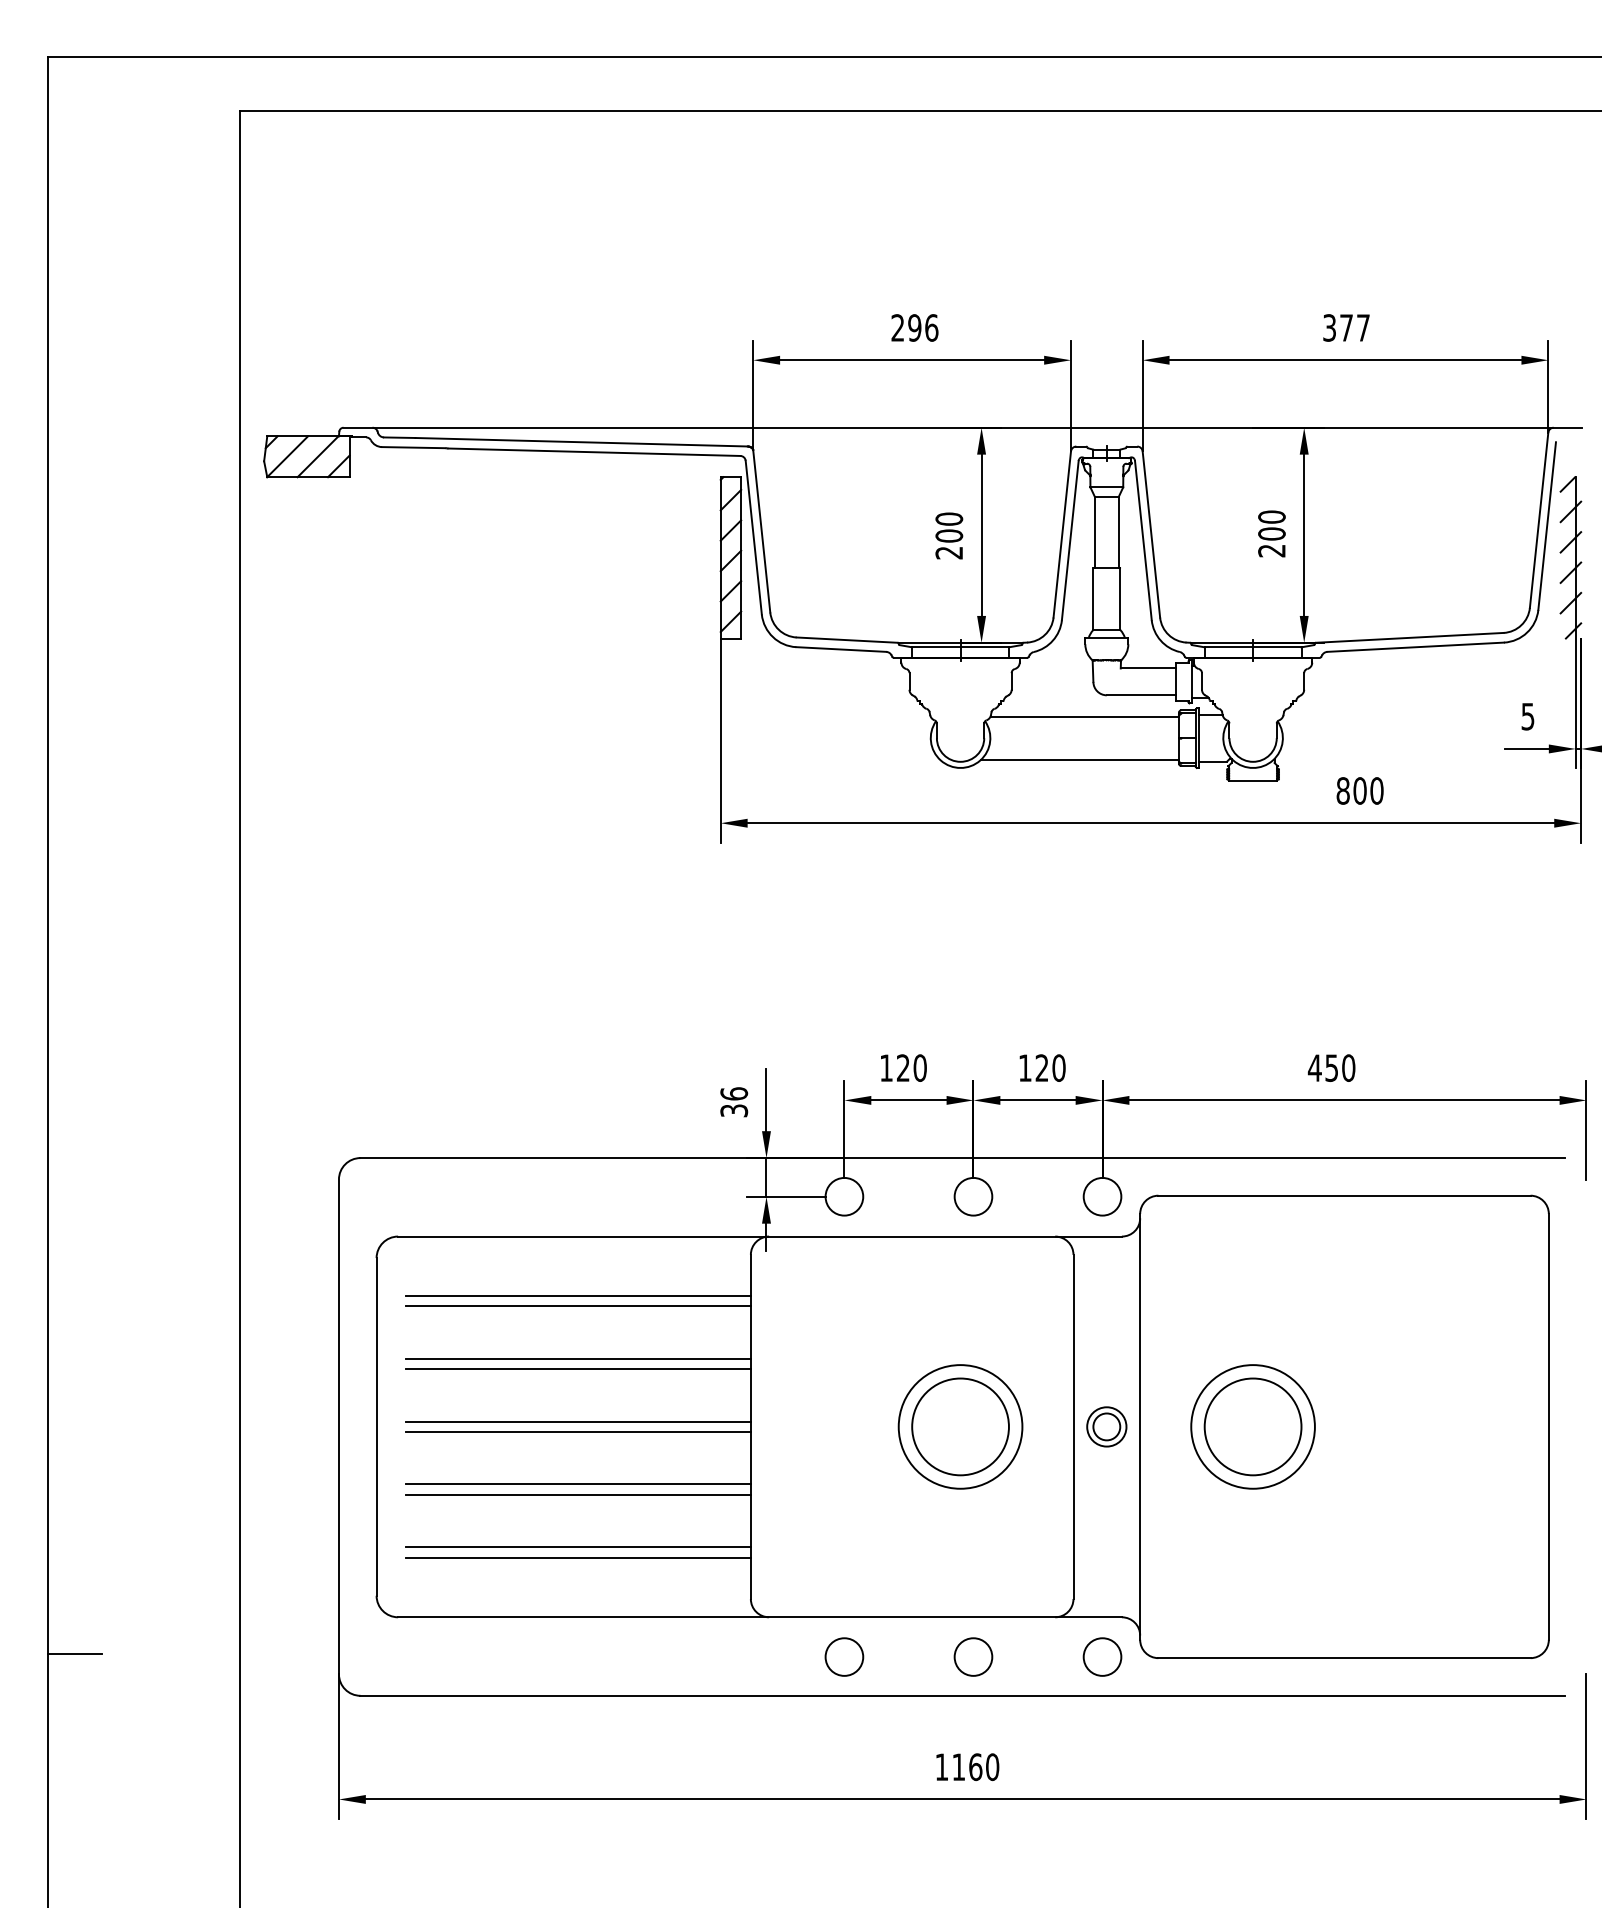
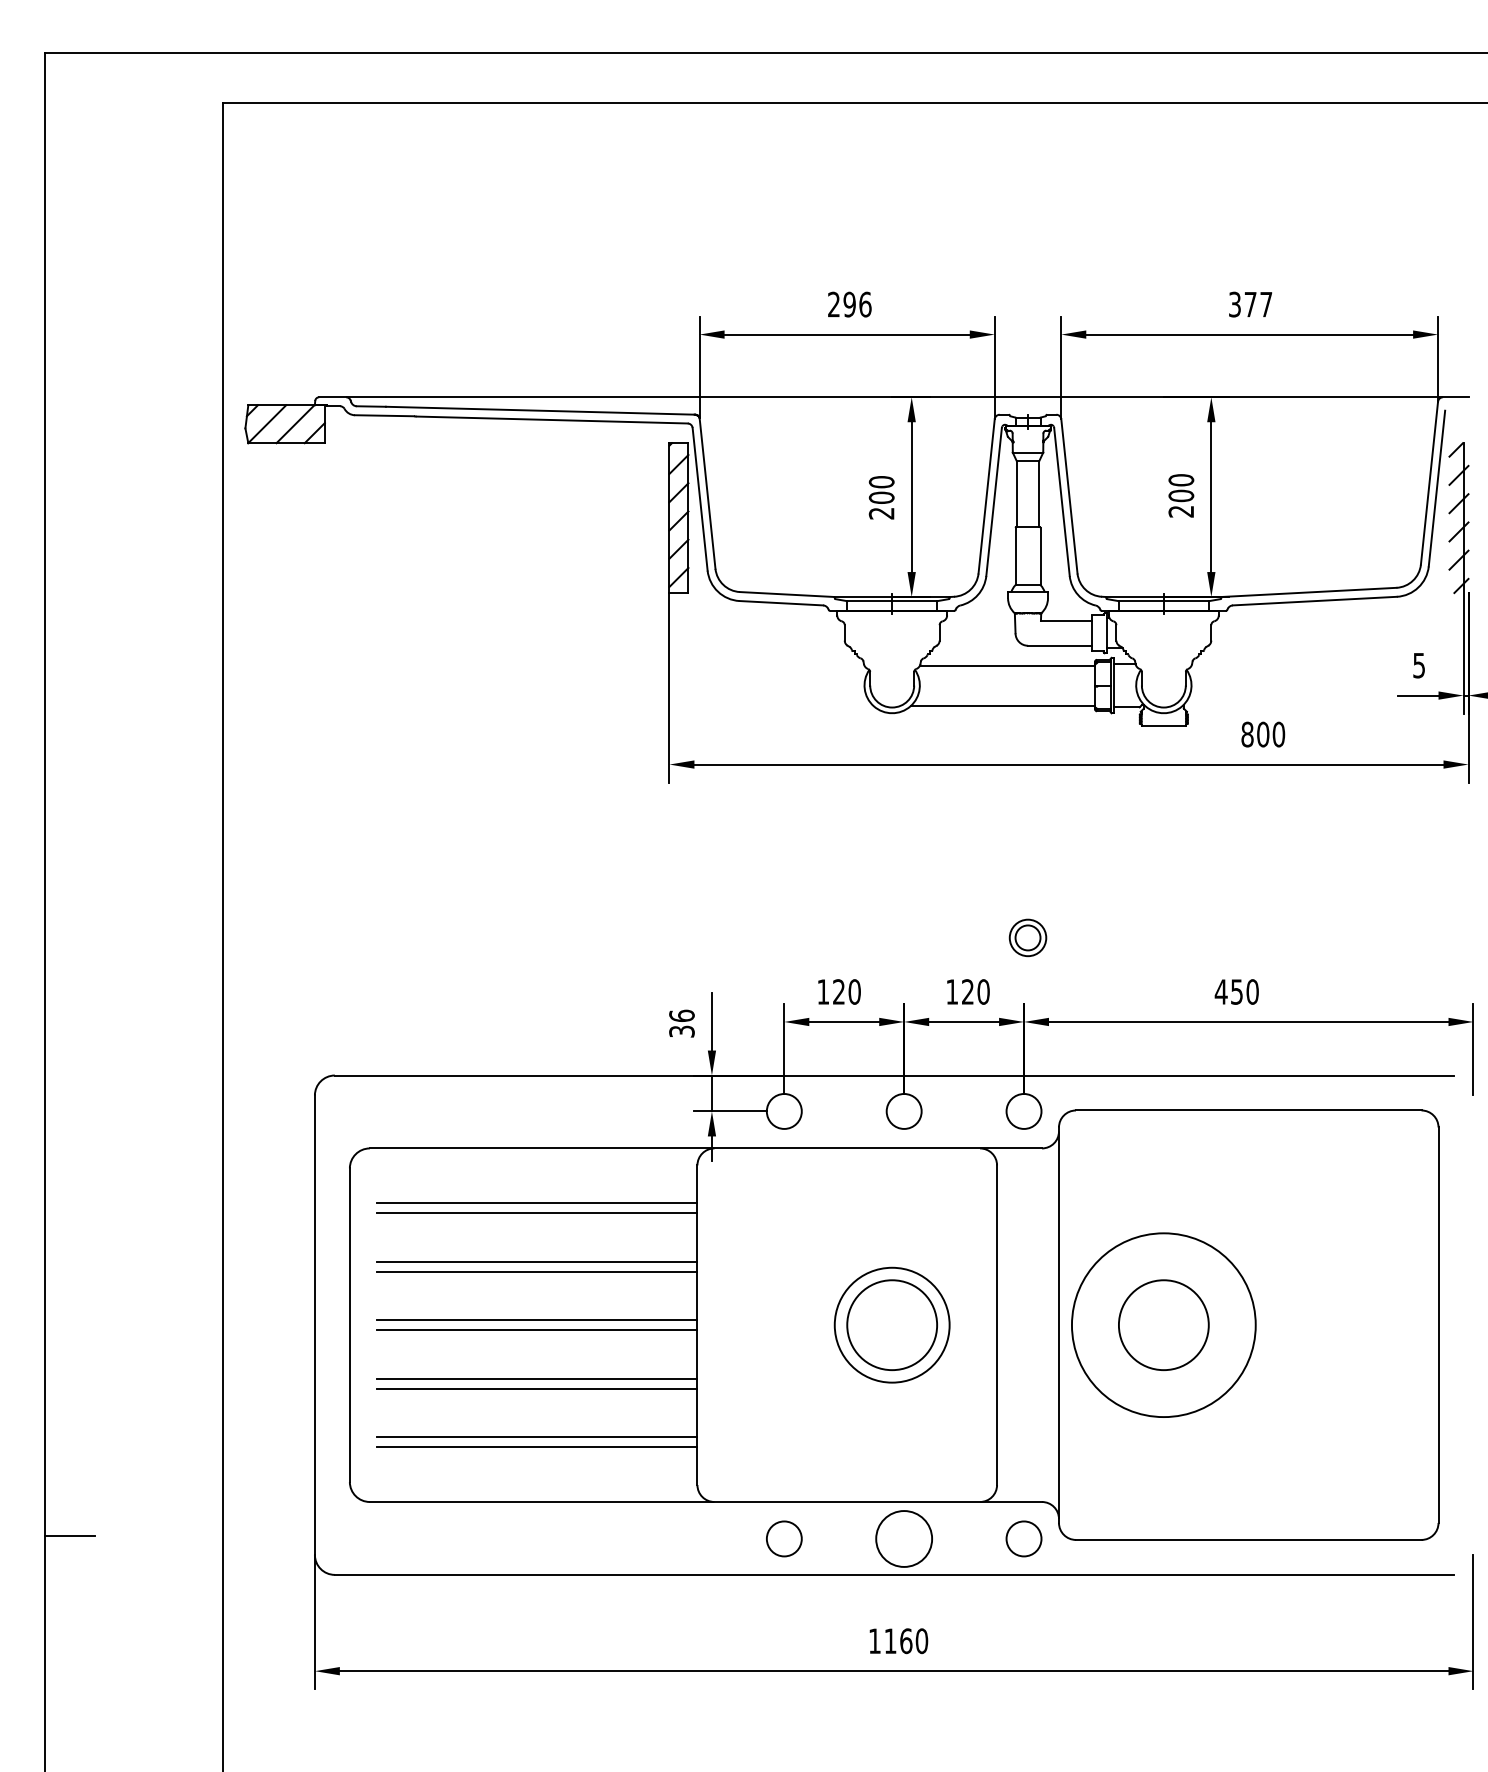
part: (1106, 1426) -> (1027, 937), moved
circle: (1252, 1426) -> (1163, 1324), size x1.6
circle: (973, 1656) -> (904, 1538), size x1.6

